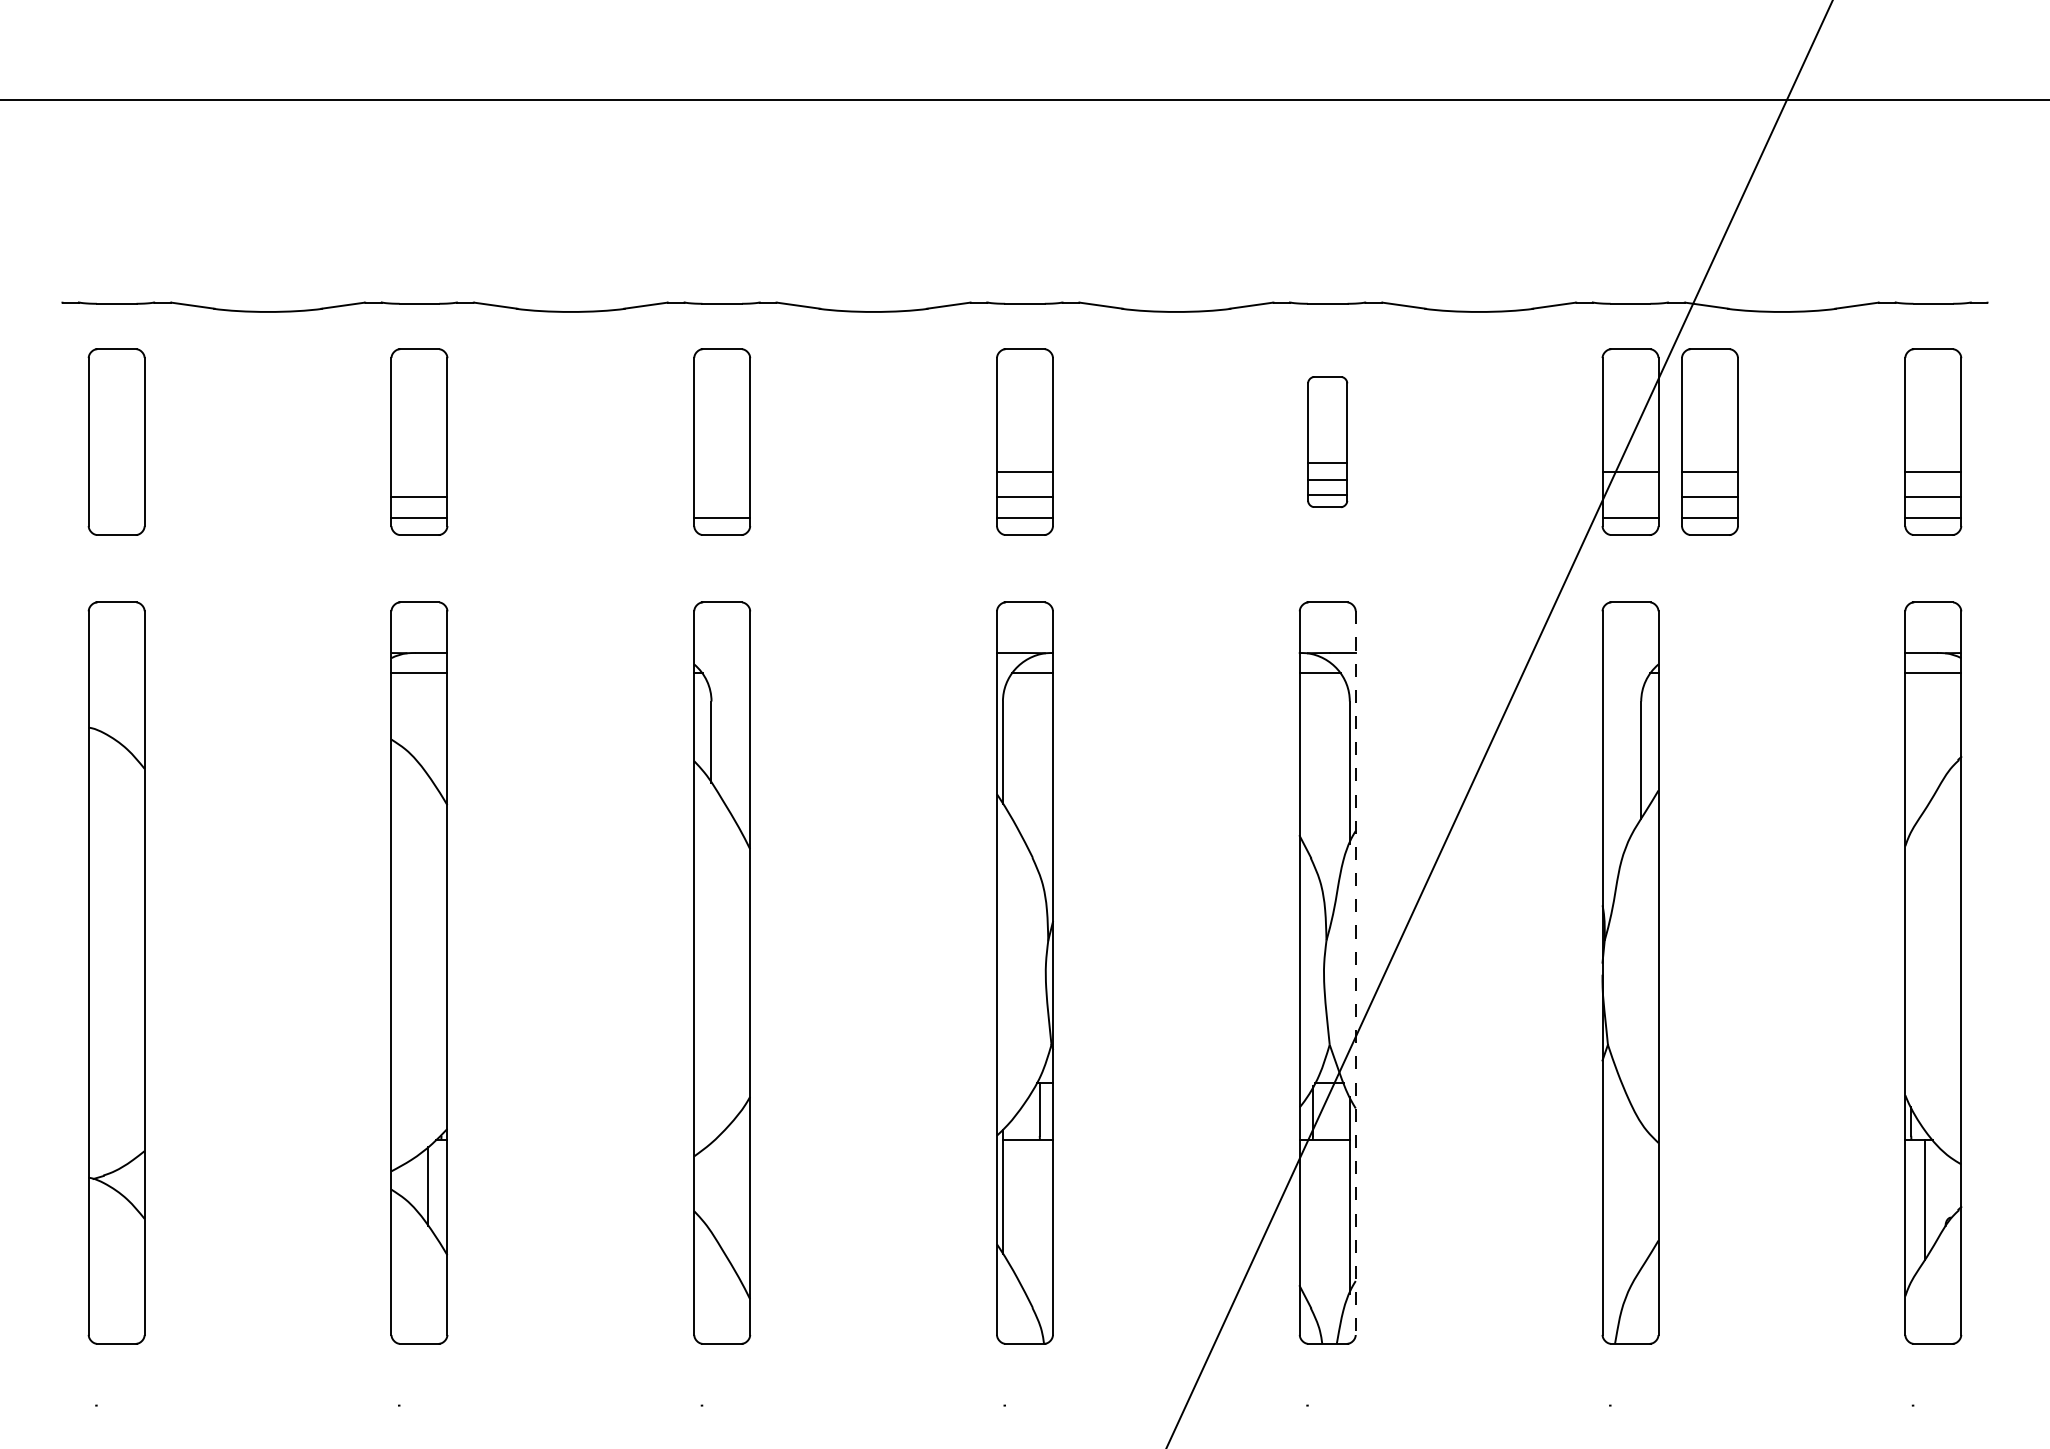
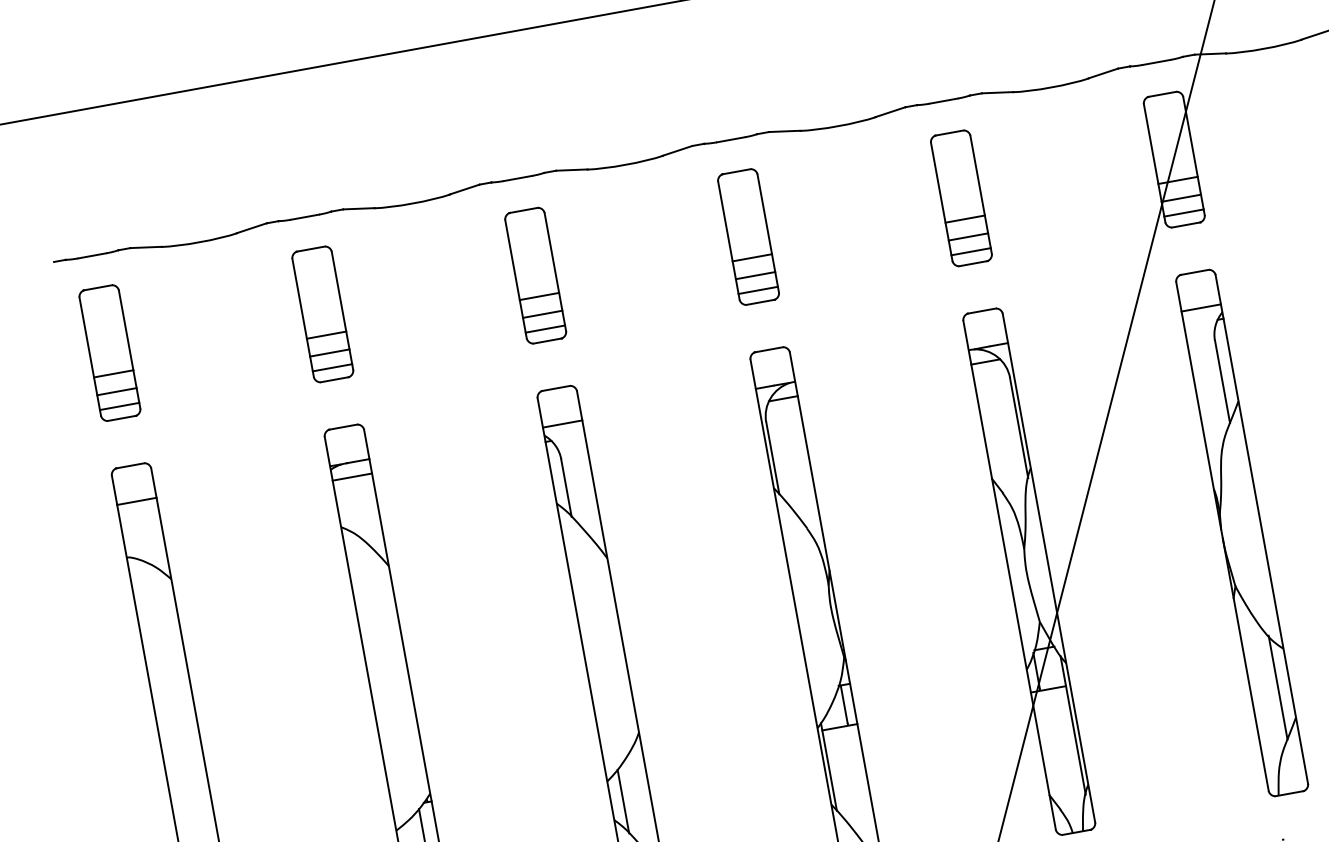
part: (1327, 441) -> (961, 197), size x1.43
part: (1709, 441) -> (1229, 149), removed
line: (116, 471) -> (113, 373), added
line: (419, 471) -> (326, 335), added
line: (722, 471) -> (539, 296), added
line: (116, 496) -> (116, 391), added
line: (722, 496) -> (542, 313), added
line: (1630, 496) -> (1181, 197), added
line: (116, 517) -> (119, 406), added
line: (116, 653) -> (136, 501), added
line: (722, 653) -> (562, 424), added
line: (1630, 653) -> (1201, 308), added
line: (1355, 973) -> (1048, 568), dashed -> solid
line: (711, 1188) -> (623, 801), added
line: (1641, 1194) -> (1278, 687), added

